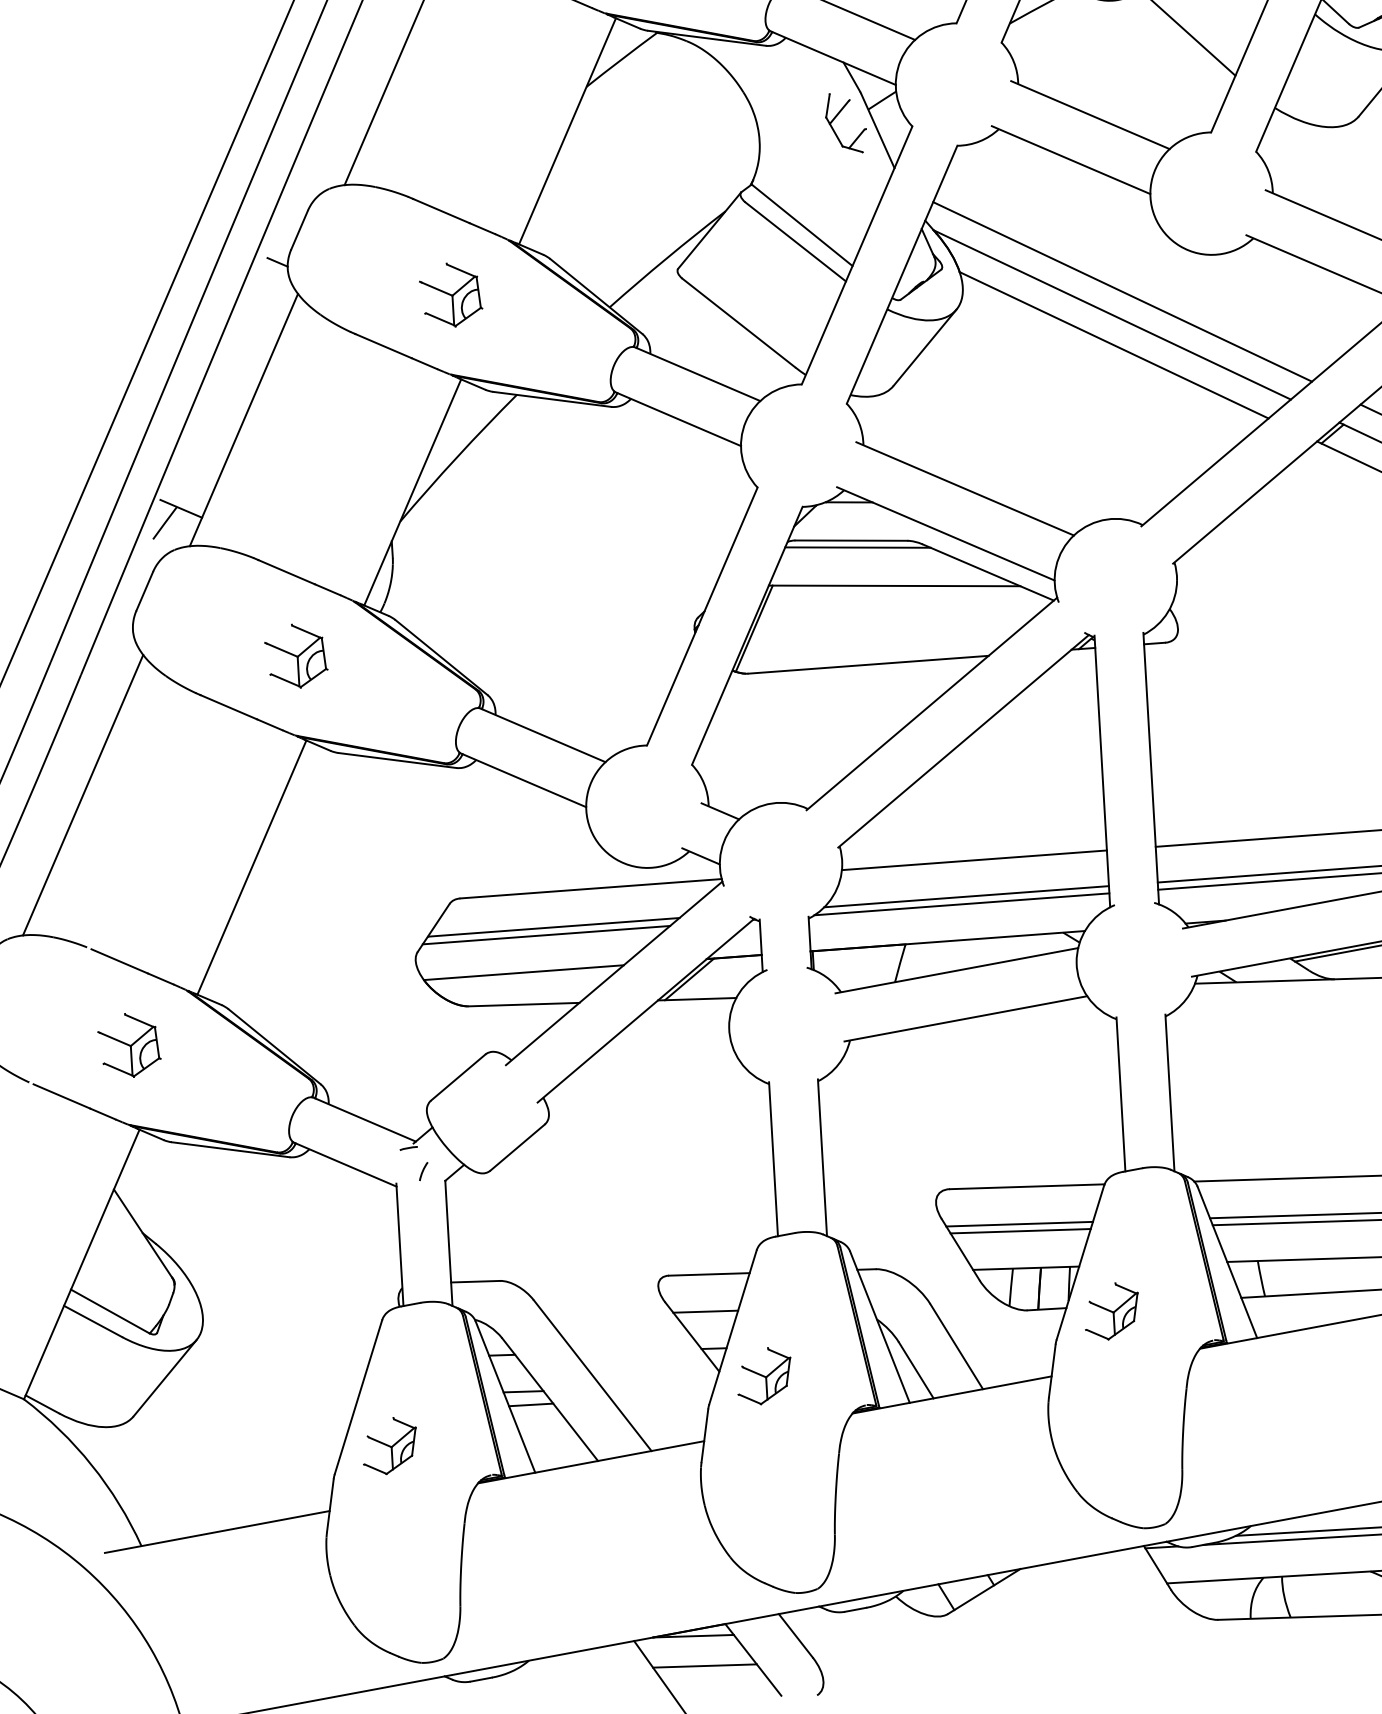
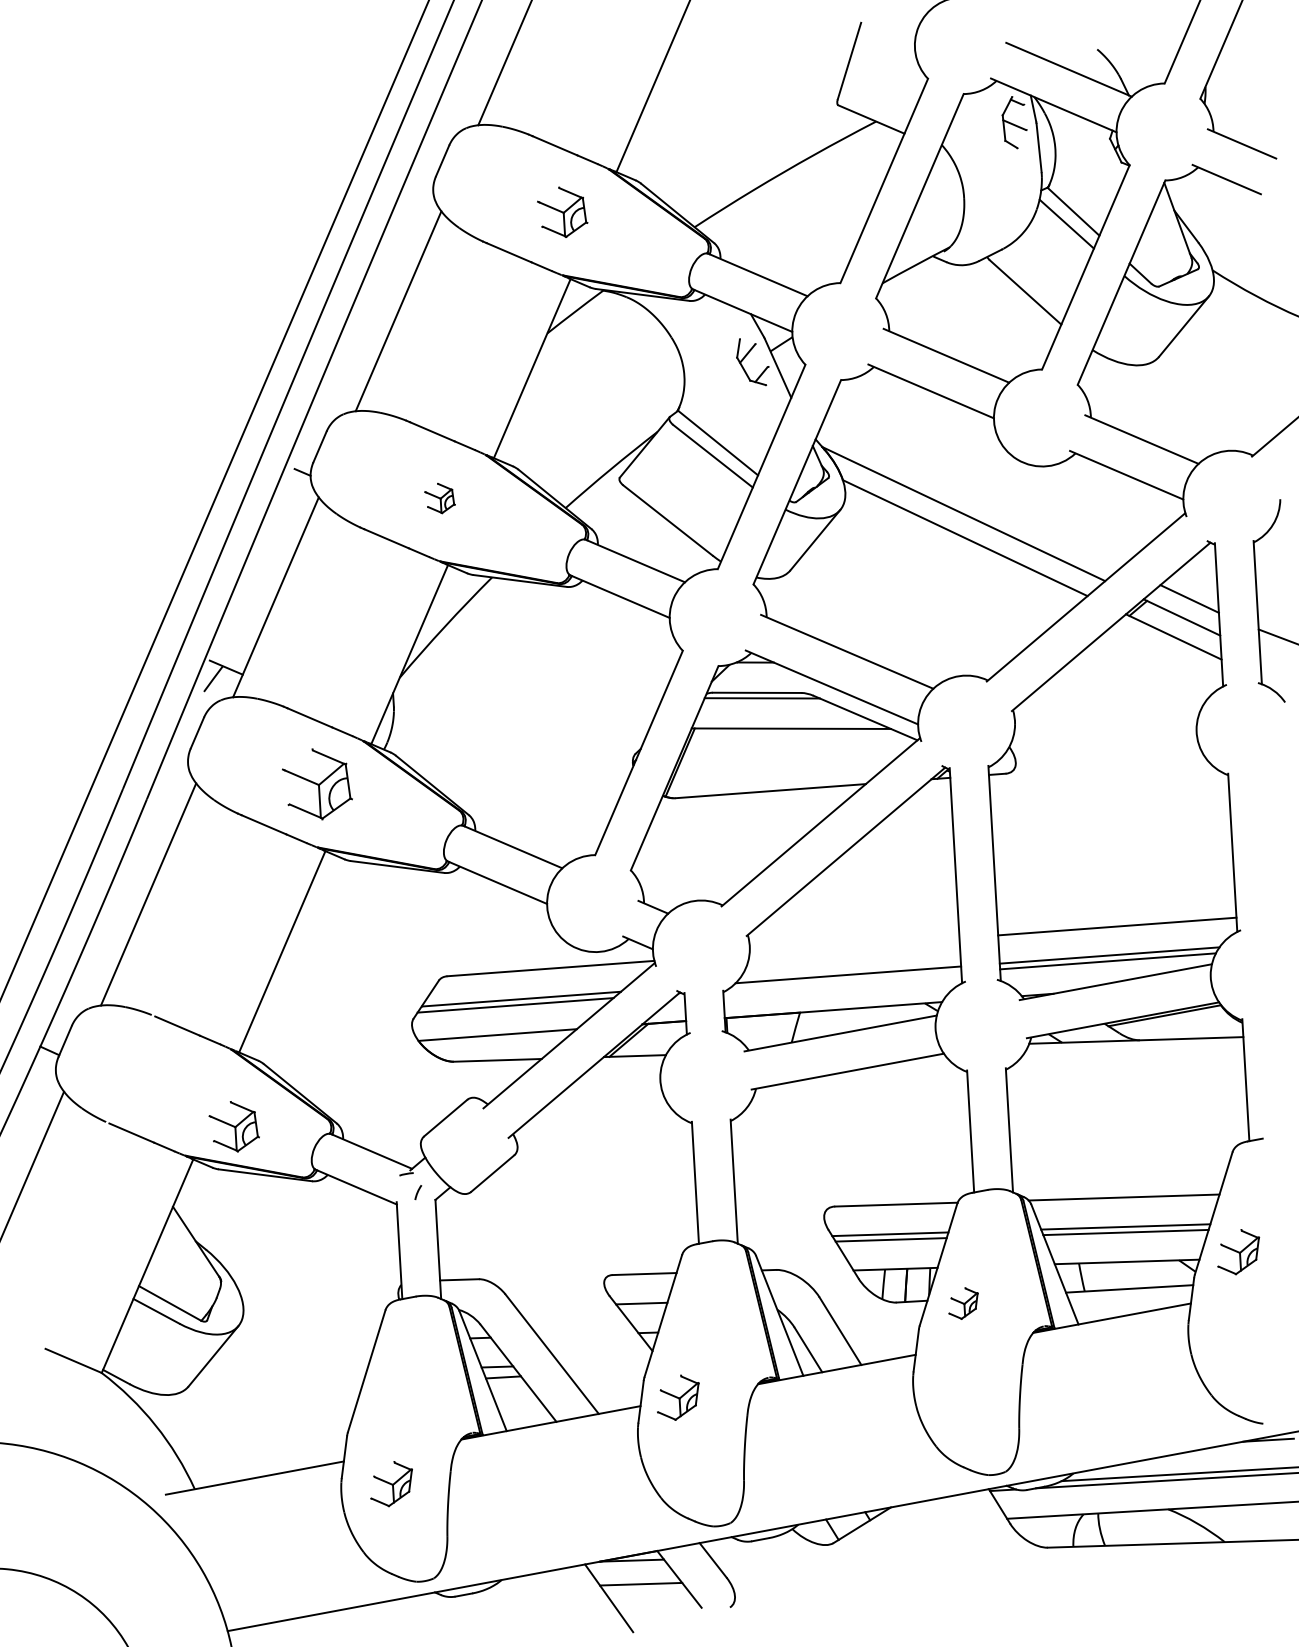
line: (1122, 291) -> (971, 495), removed
part: (450, 295) -> (439, 498), size x0.6
part: (296, 656) -> (317, 784), size x1.4
line: (974, 859) -> (854, 945), removed
line: (961, 903) -> (844, 980), removed
part: (128, 1045) -> (233, 1126), moved
part: (1111, 1311) -> (963, 1303), size x0.7
part: (764, 1375) -> (678, 1397), moved
part: (389, 1446) -> (391, 1484), moved

